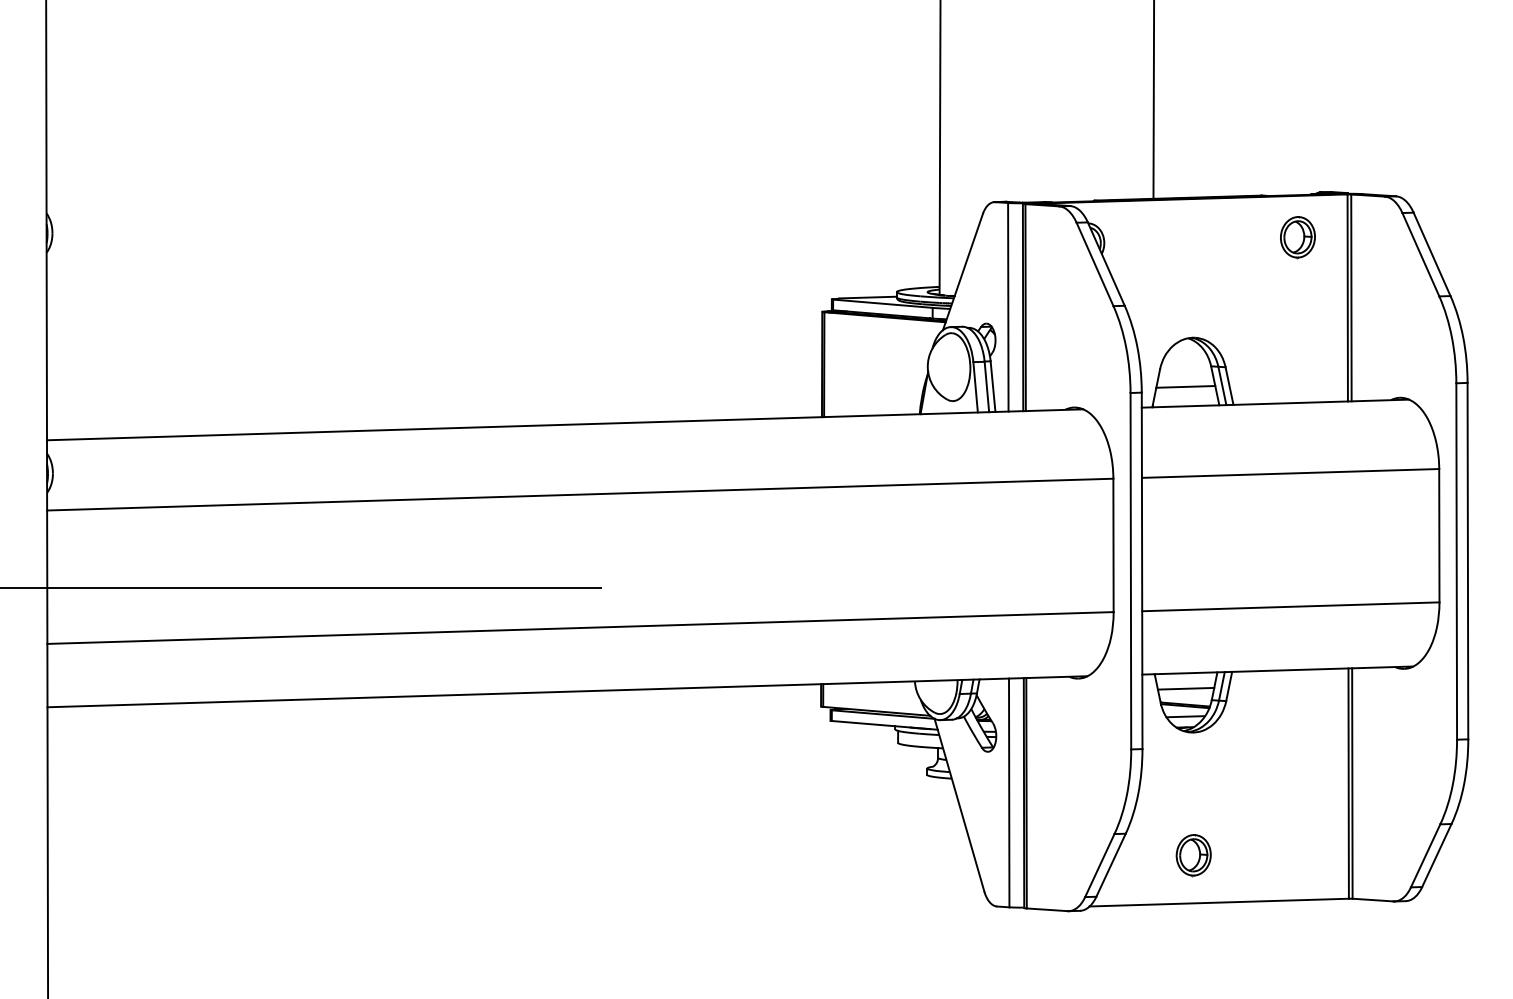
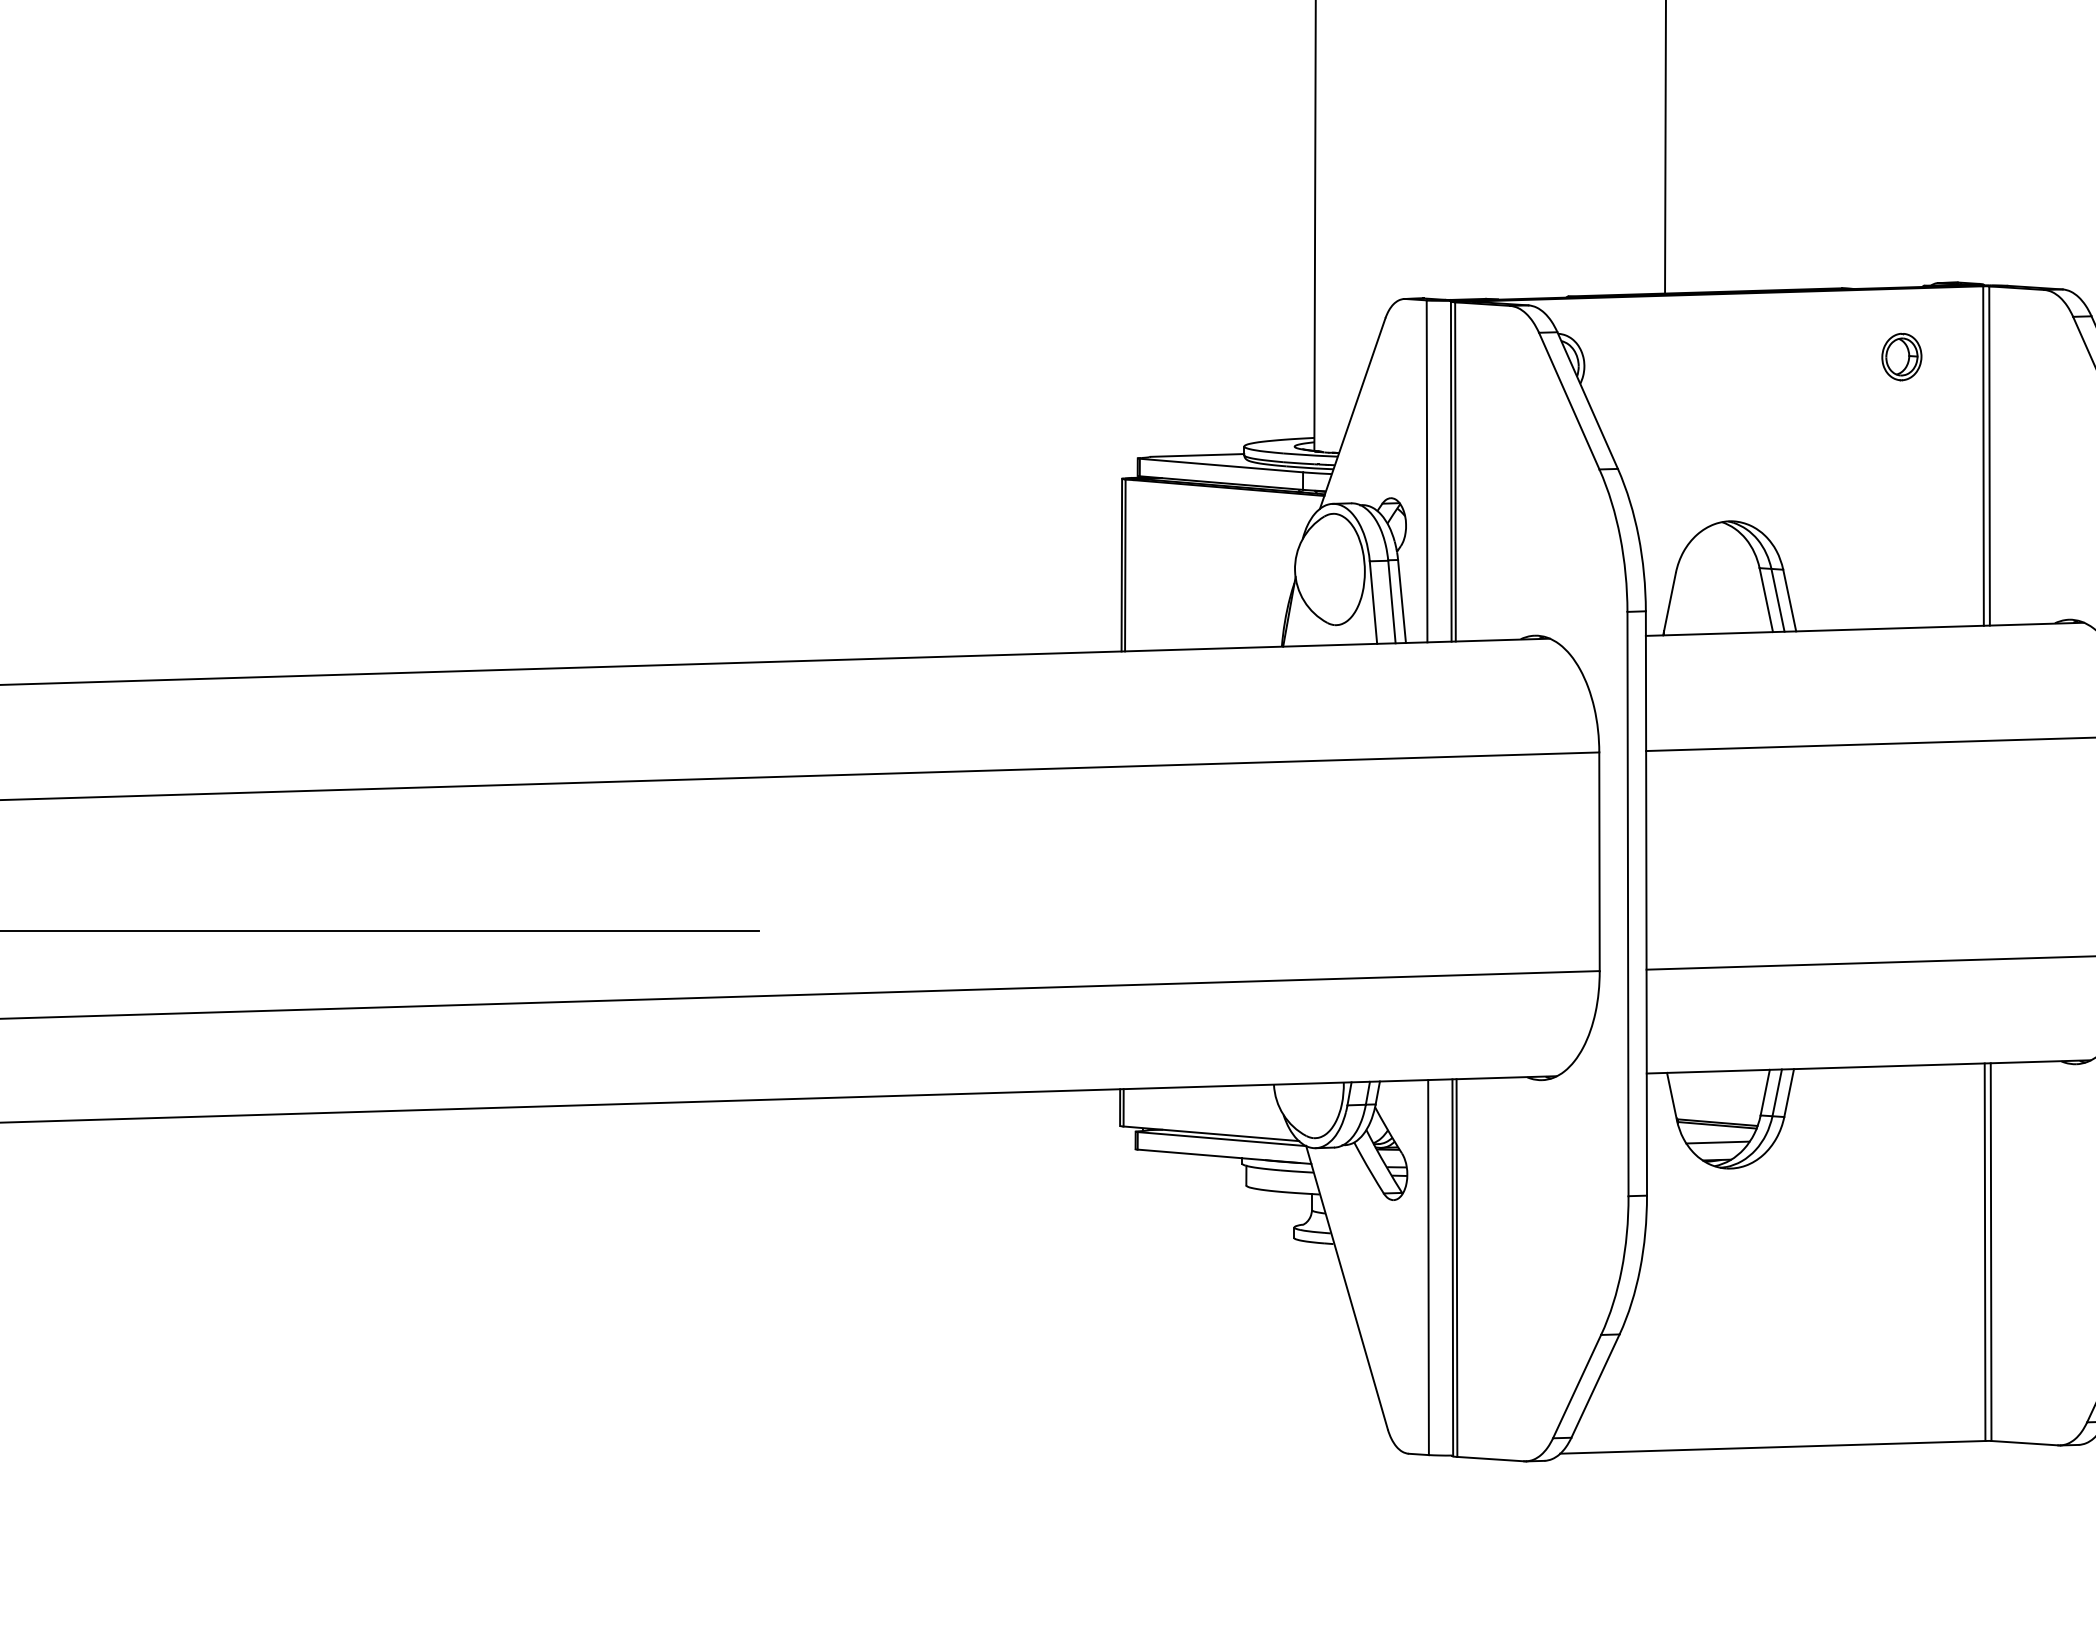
part: (1297, 237) -> (1901, 356), size x0.7
line: (1185, 386) -> (1717, 601), removed
line: (1185, 688) -> (1717, 1096), removed
part: (1193, 855) -> (1730, 1370), removed

